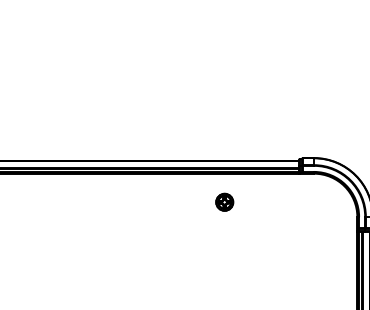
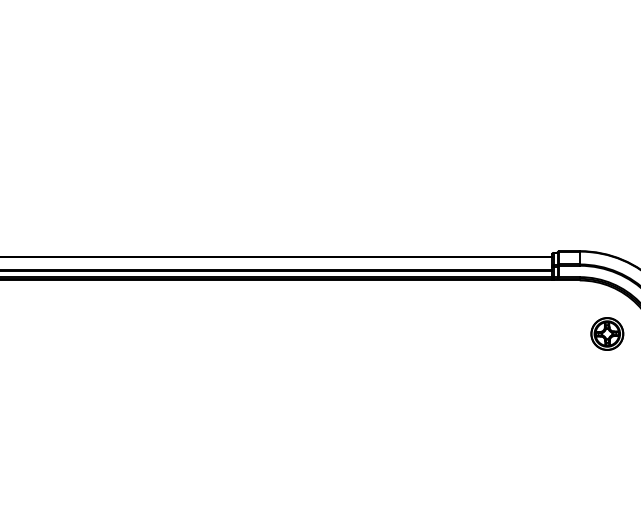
part: (224, 201) -> (606, 332), moved

